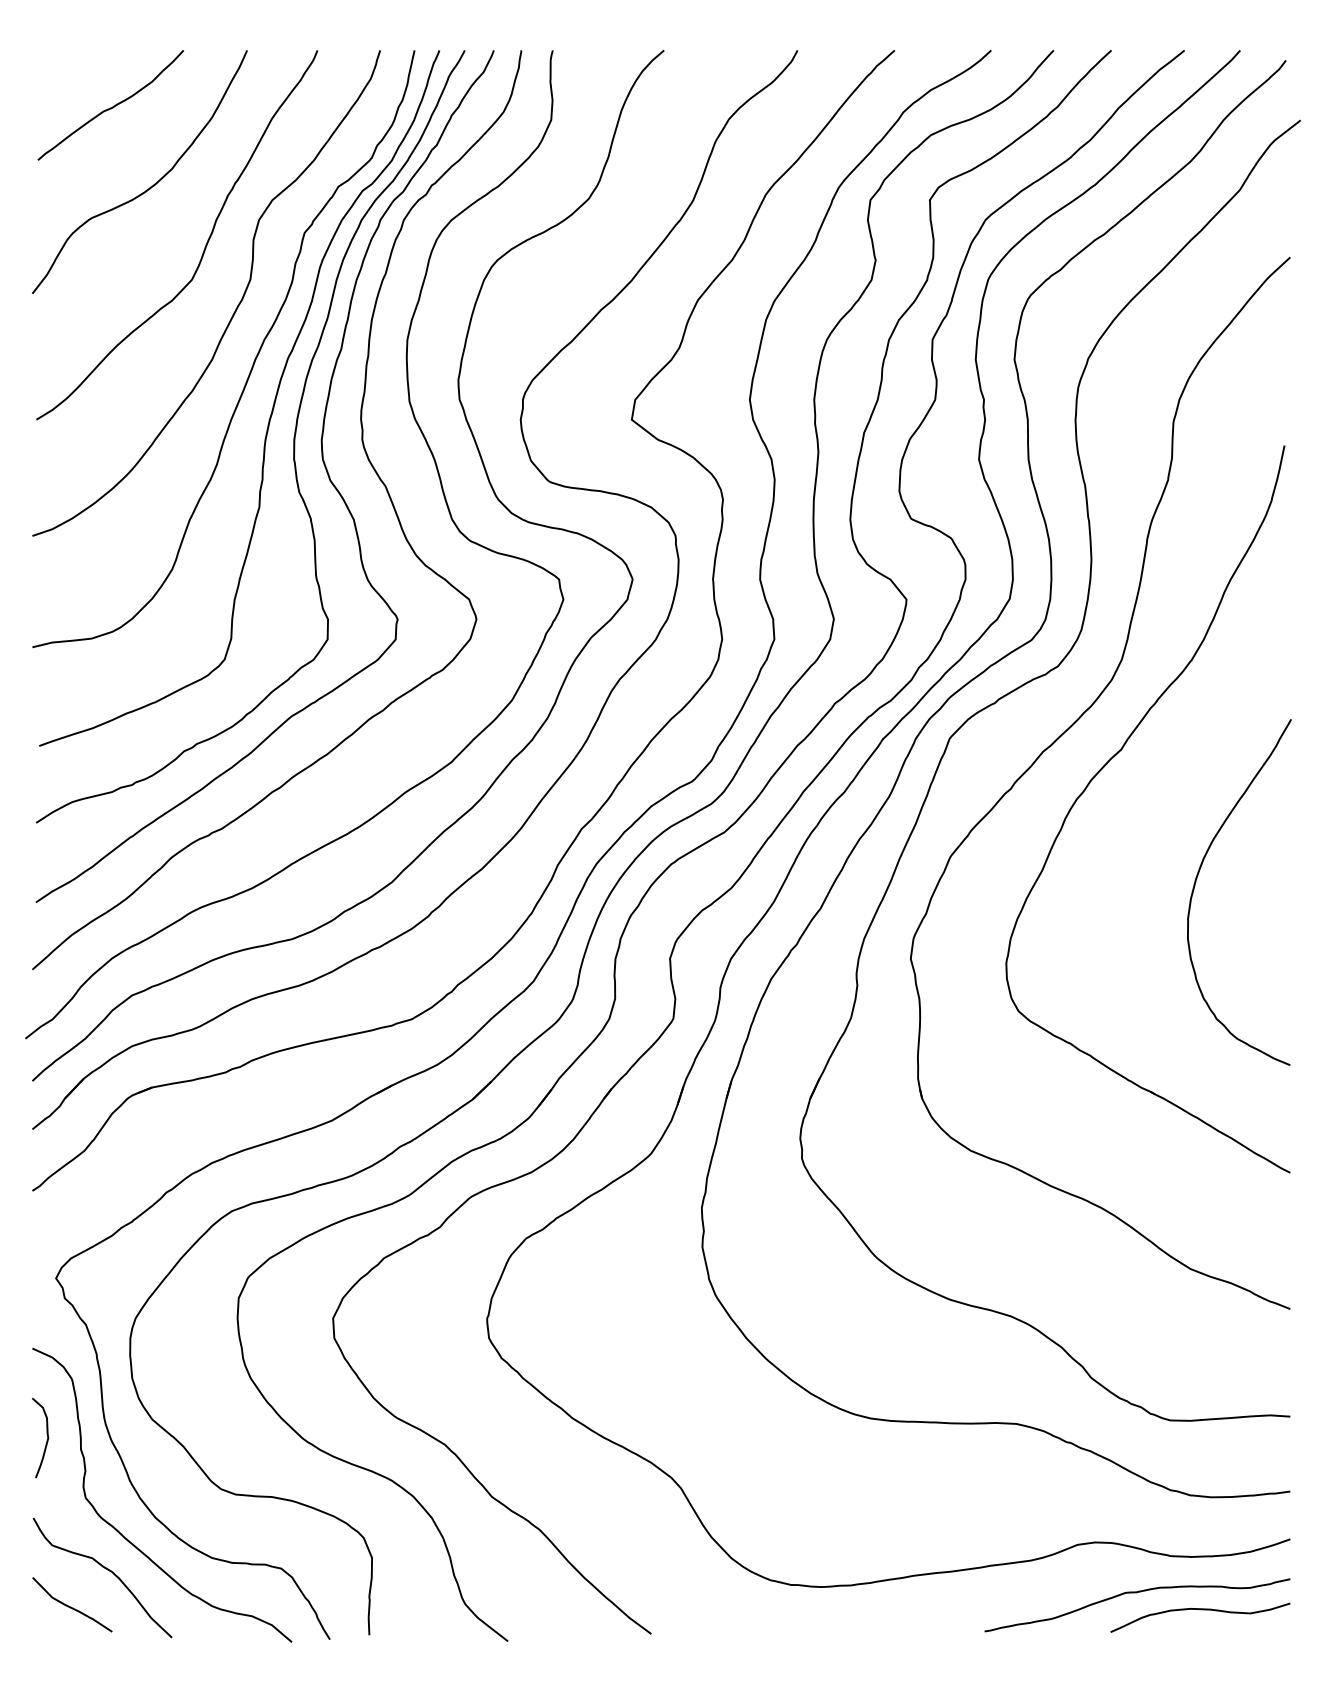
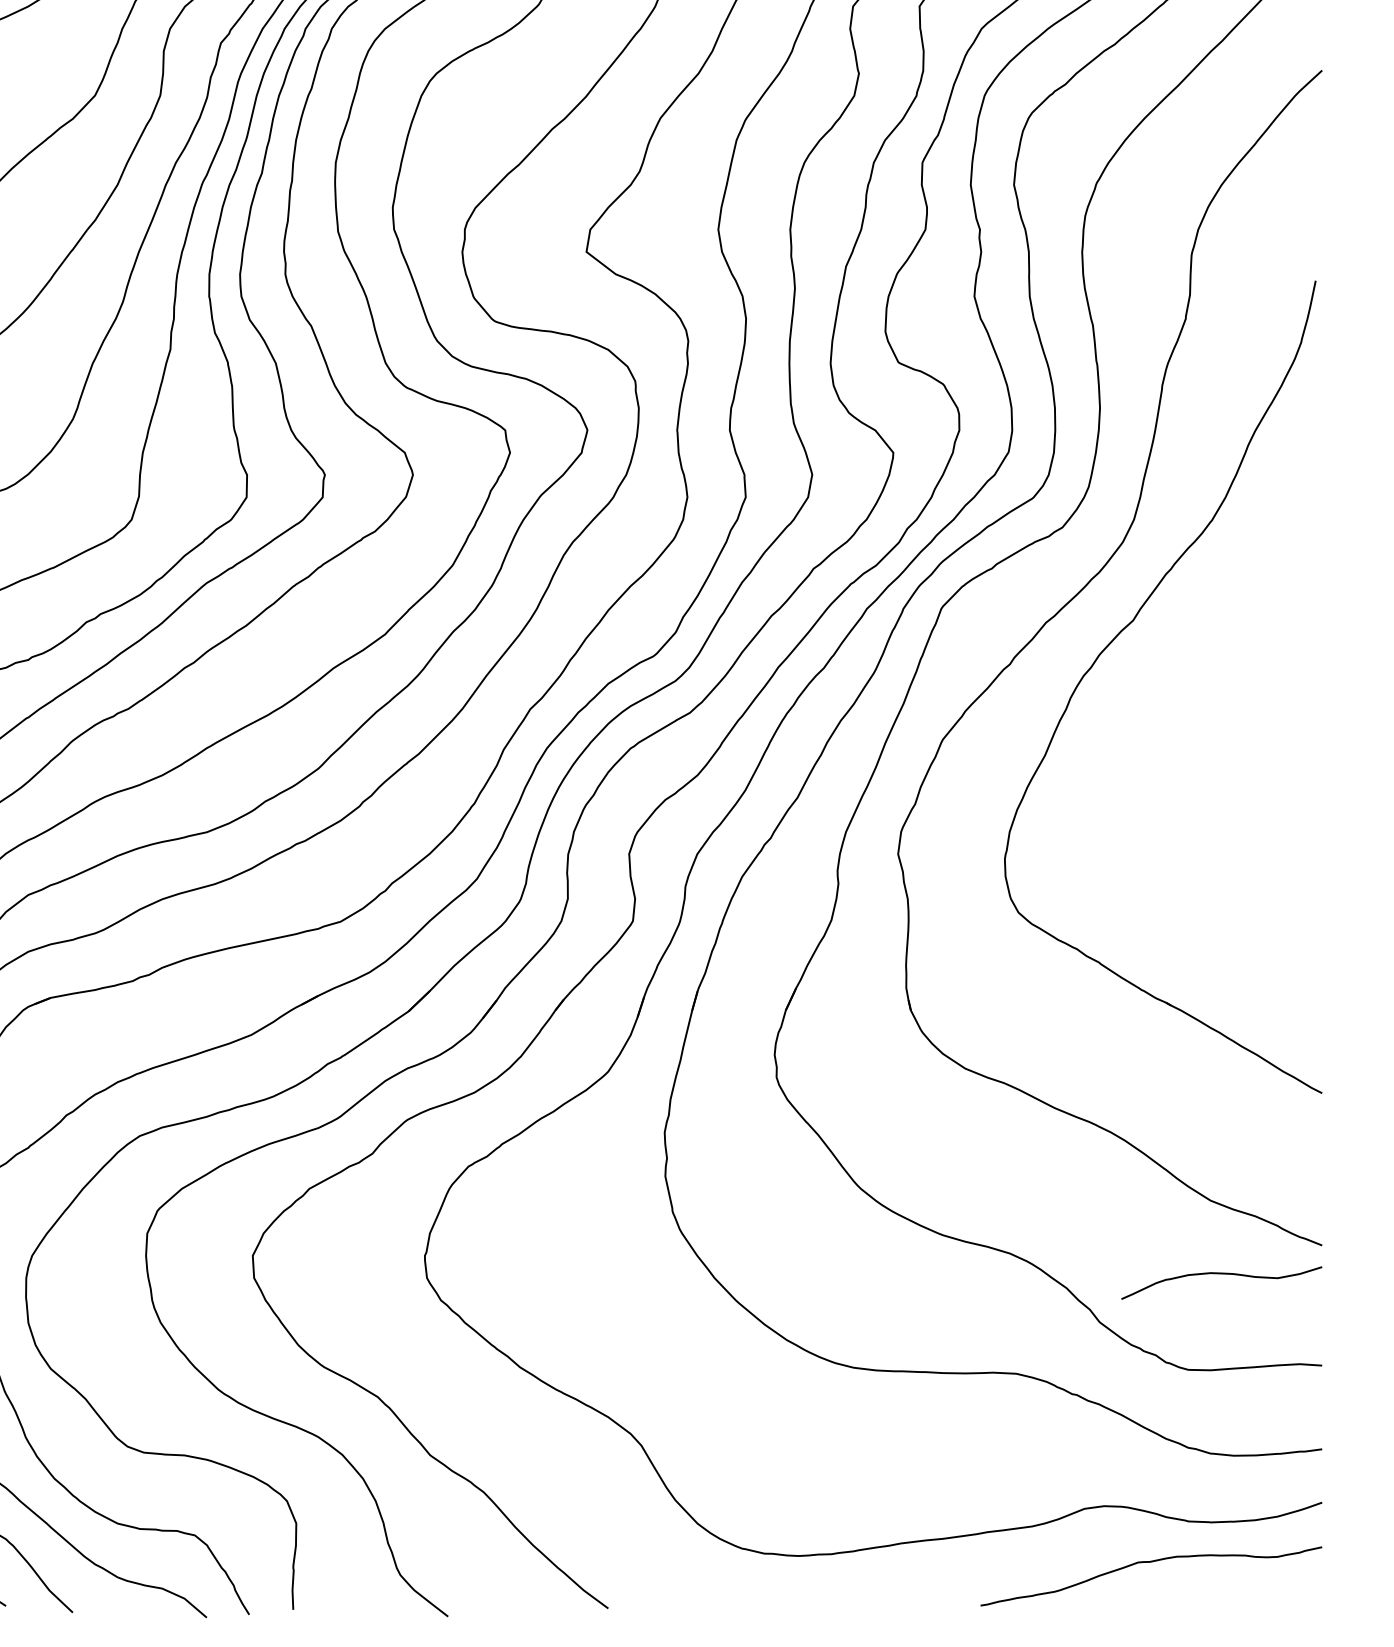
curve: (1196, 882) -> (1217, 768), removed
curve: (1200, 1610) -> (1221, 1274), moved

